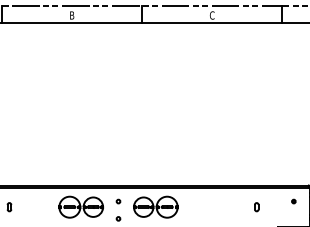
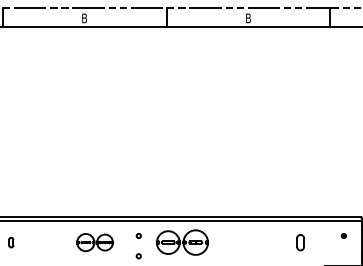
text: (212, 15) -> (248, 18), C -> B
part: (80, 207) -> (94, 242), size x0.7
part: (256, 207) -> (300, 242), size x1.6

